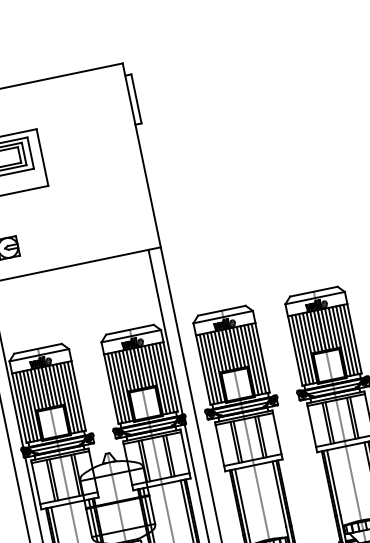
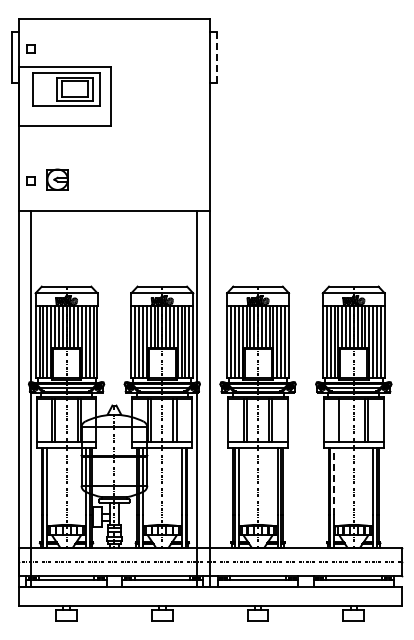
line: (136, 98) -> (216, 57), solid -> dashed
line: (329, 422) -> (342, 420), removed
line: (334, 482) -> (334, 481), solid -> dashed

